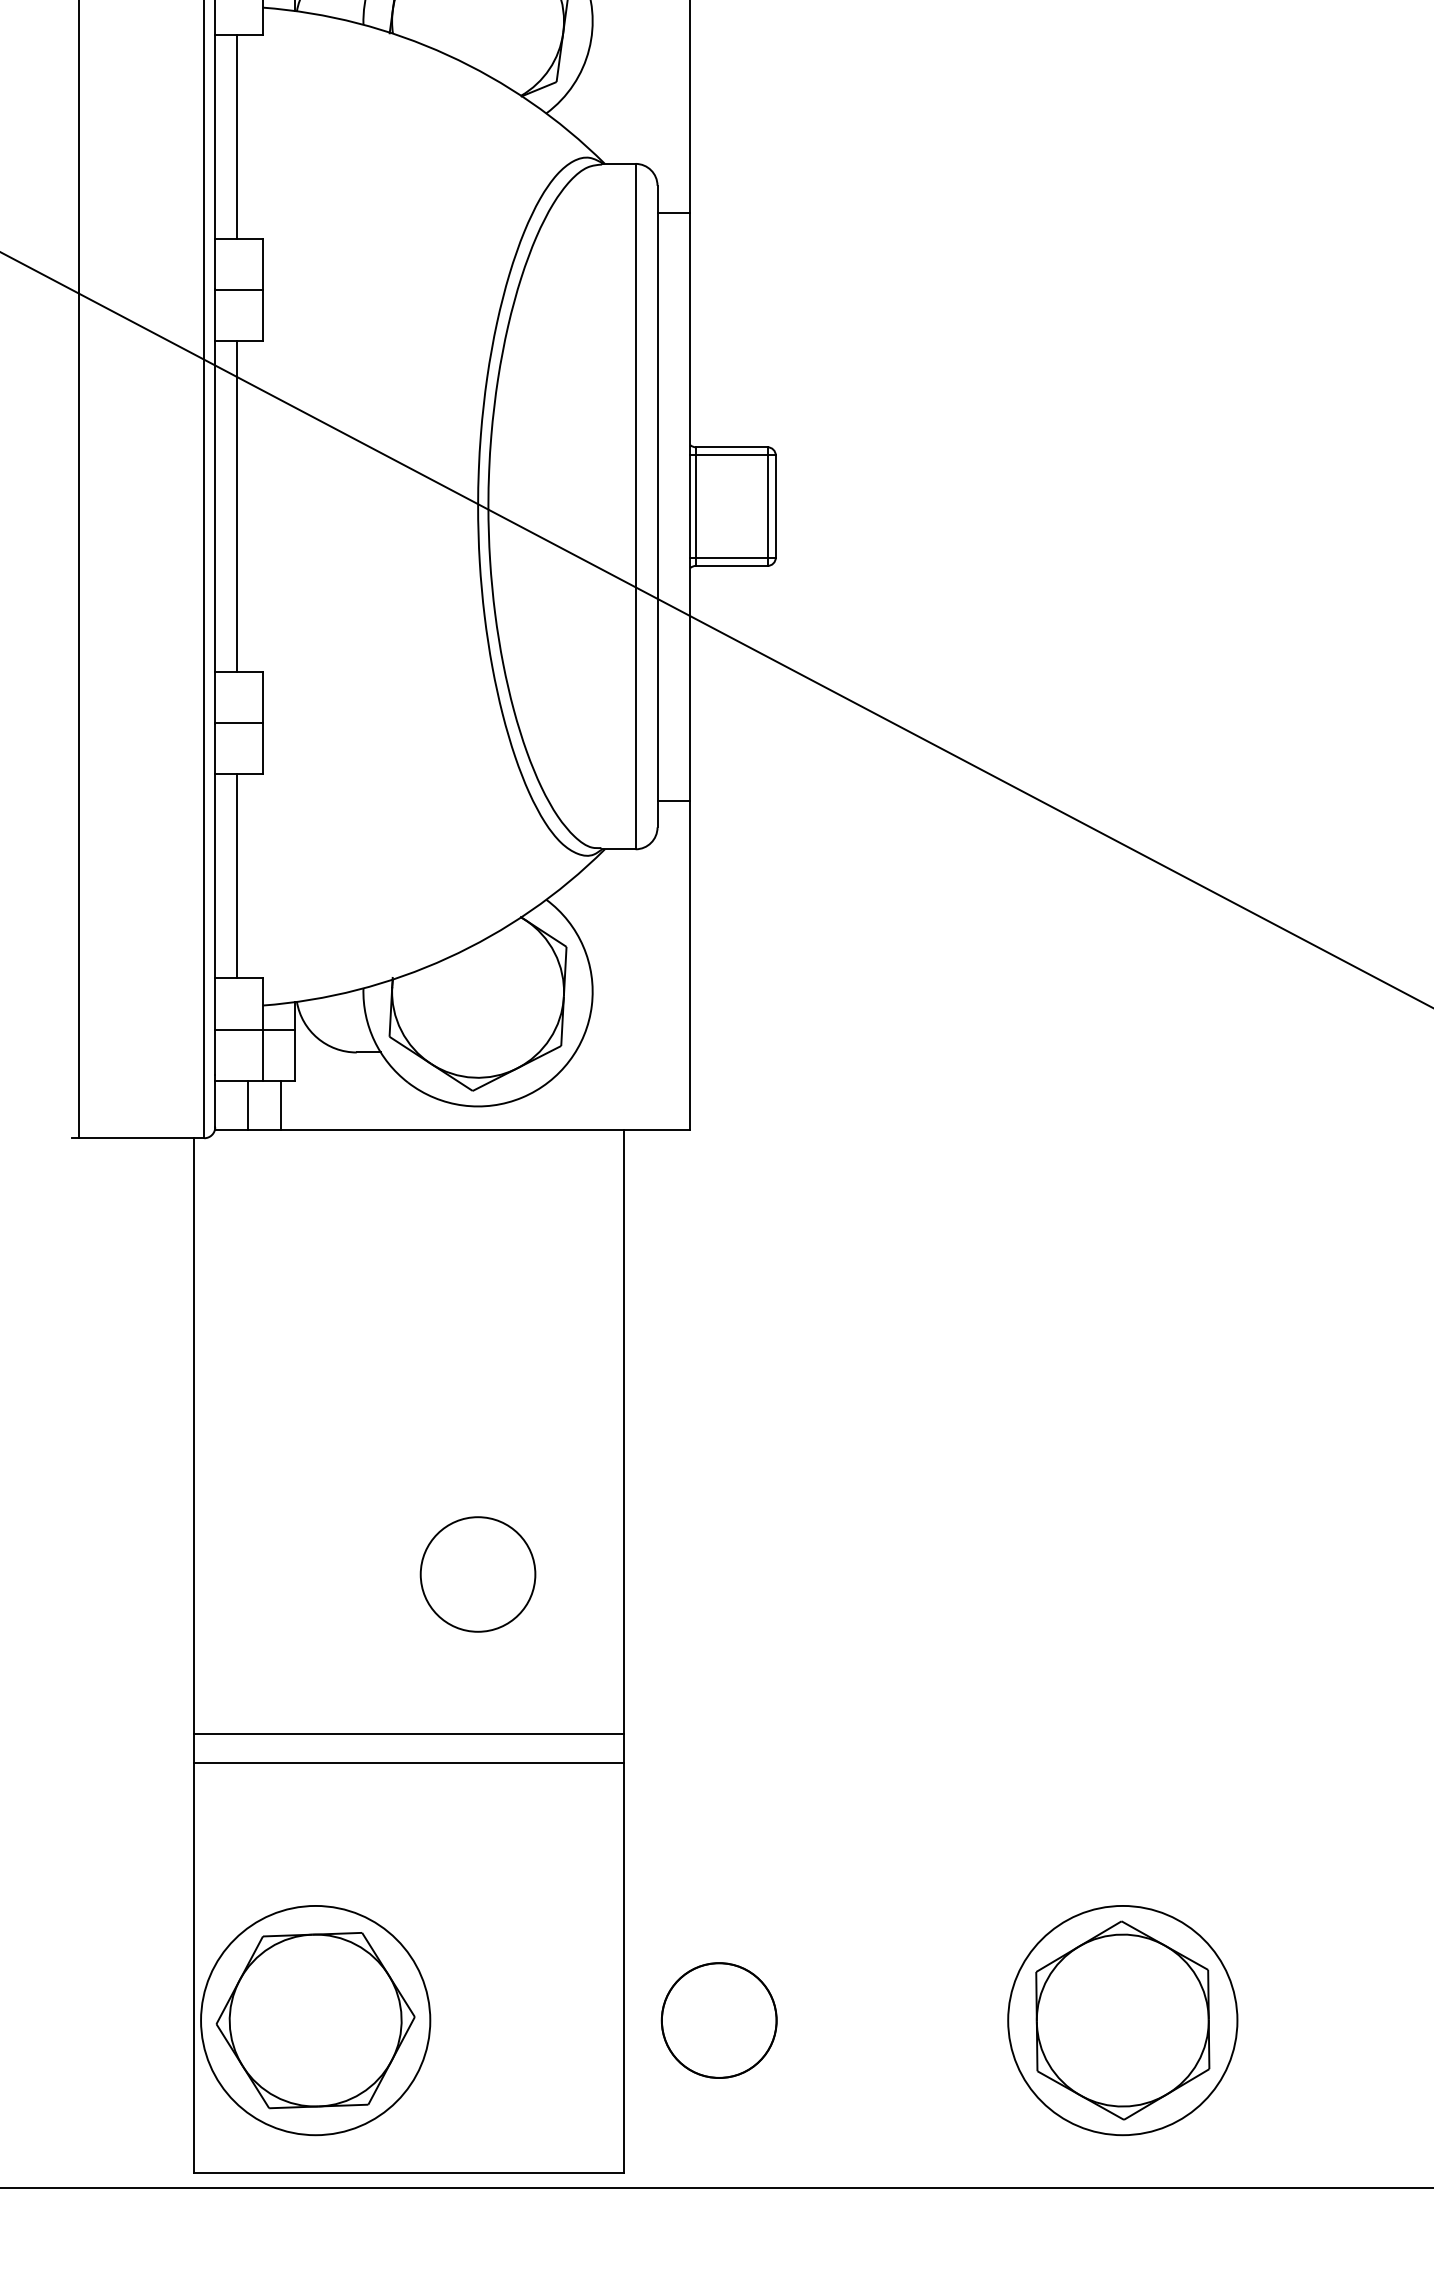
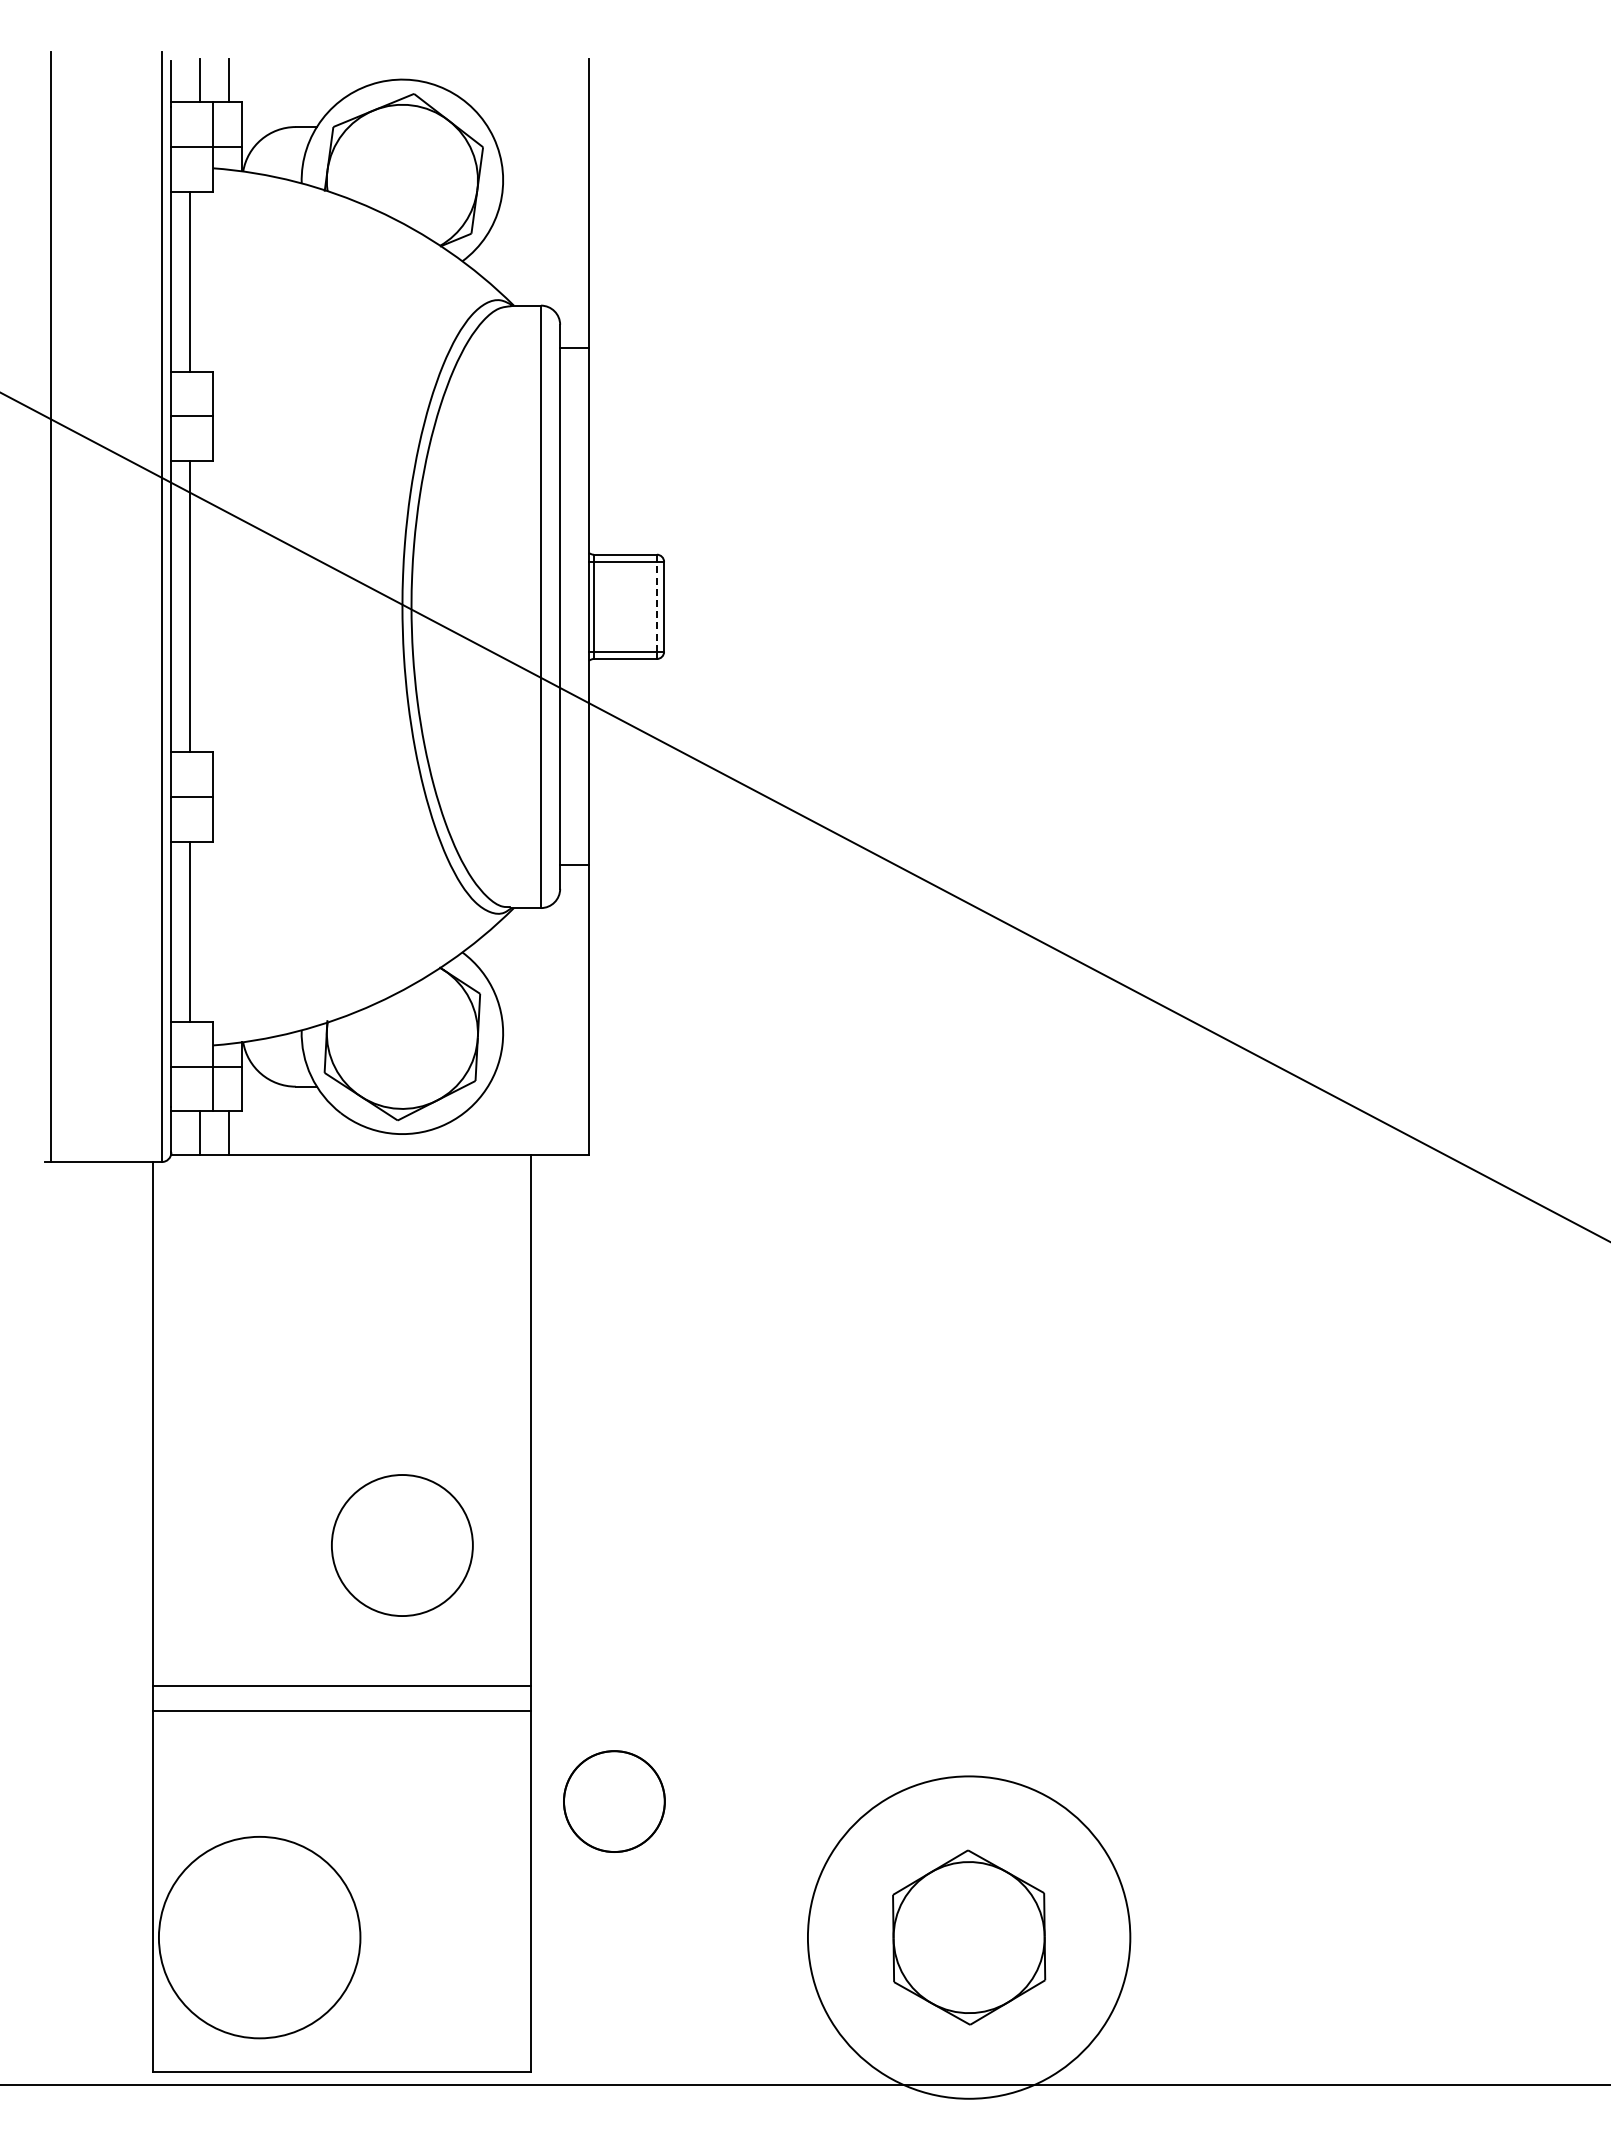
line: (767, 506) -> (656, 606), solid -> dashed
circle: (478, 1574) -> (402, 1545), size x1.4
part: (315, 2020) -> (259, 1937), removed
circle: (719, 2020) -> (614, 1801), moved
circle: (1122, 2020) -> (968, 1937), size x1.6

